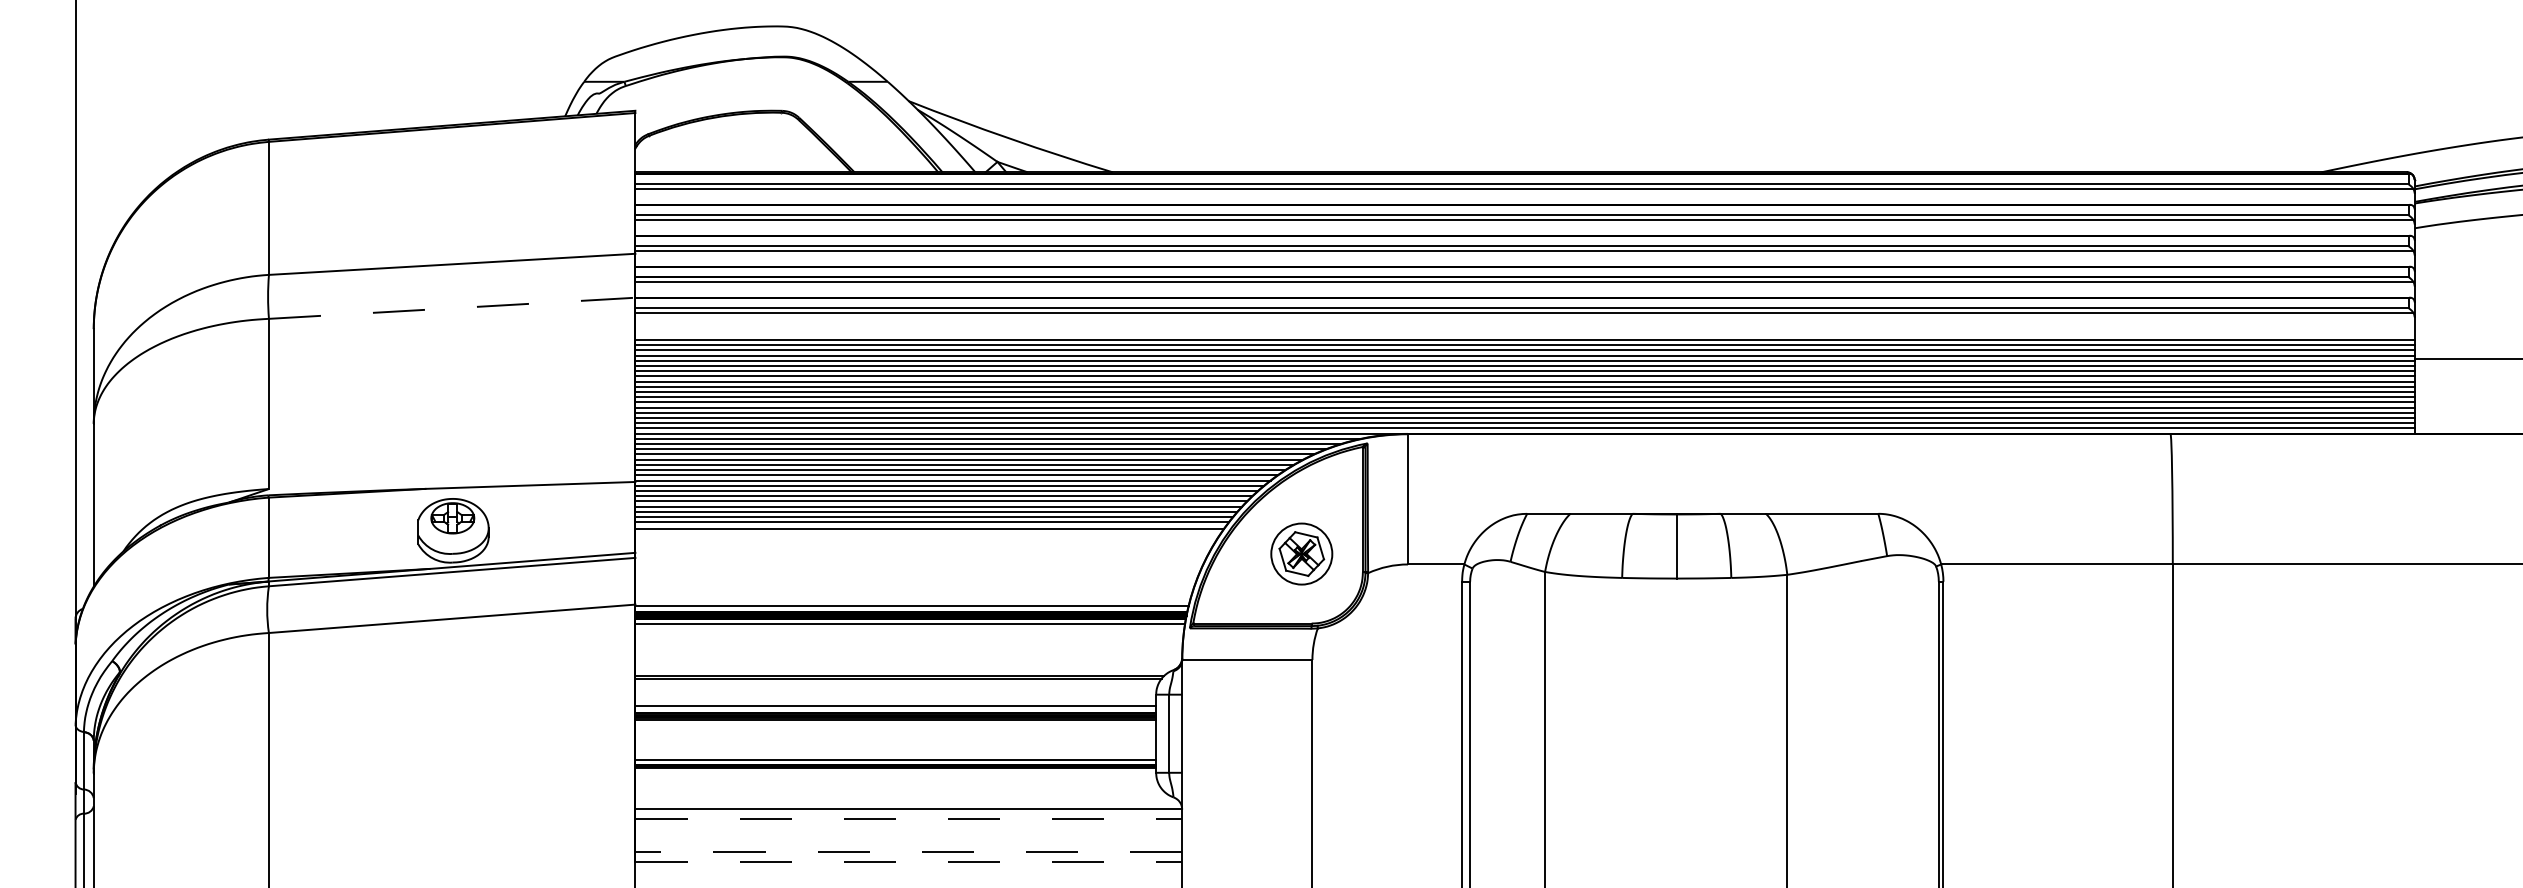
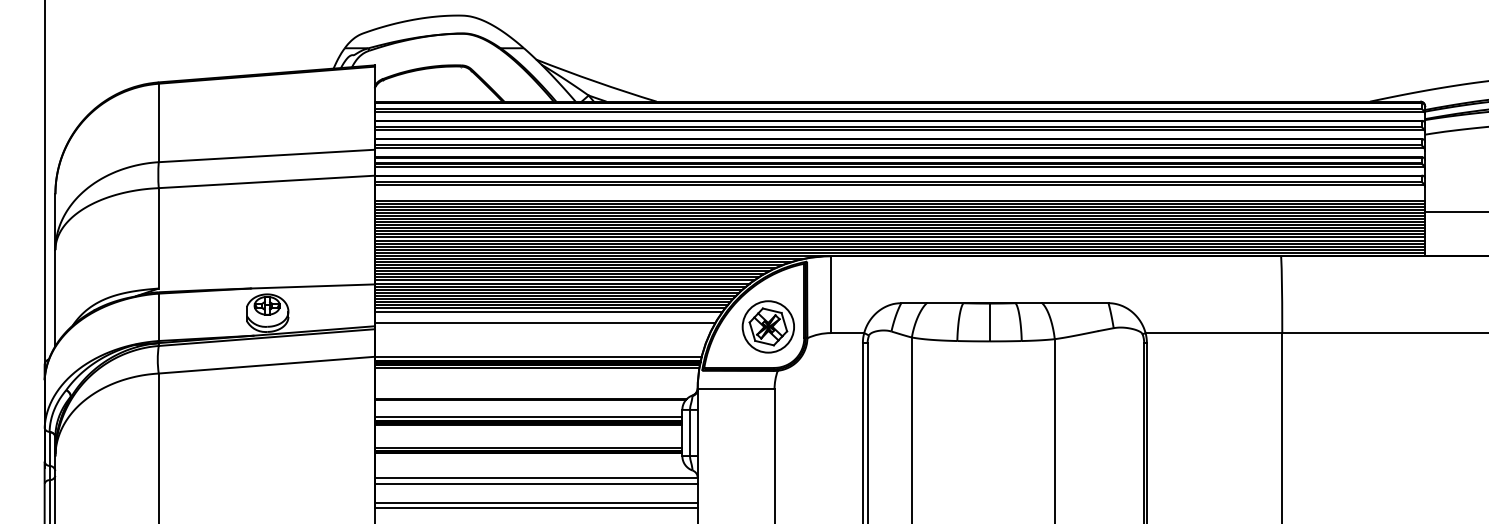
line: (453, 307) -> (267, 181), dashed -> solid
line: (924, 548) -> (545, 323), added
part: (1300, 553) -> (767, 326), size x1.43
line: (909, 819) -> (536, 483), dashed -> solid
line: (907, 851) -> (535, 502), dashed -> solid
line: (909, 861) -> (536, 508), dashed -> solid

